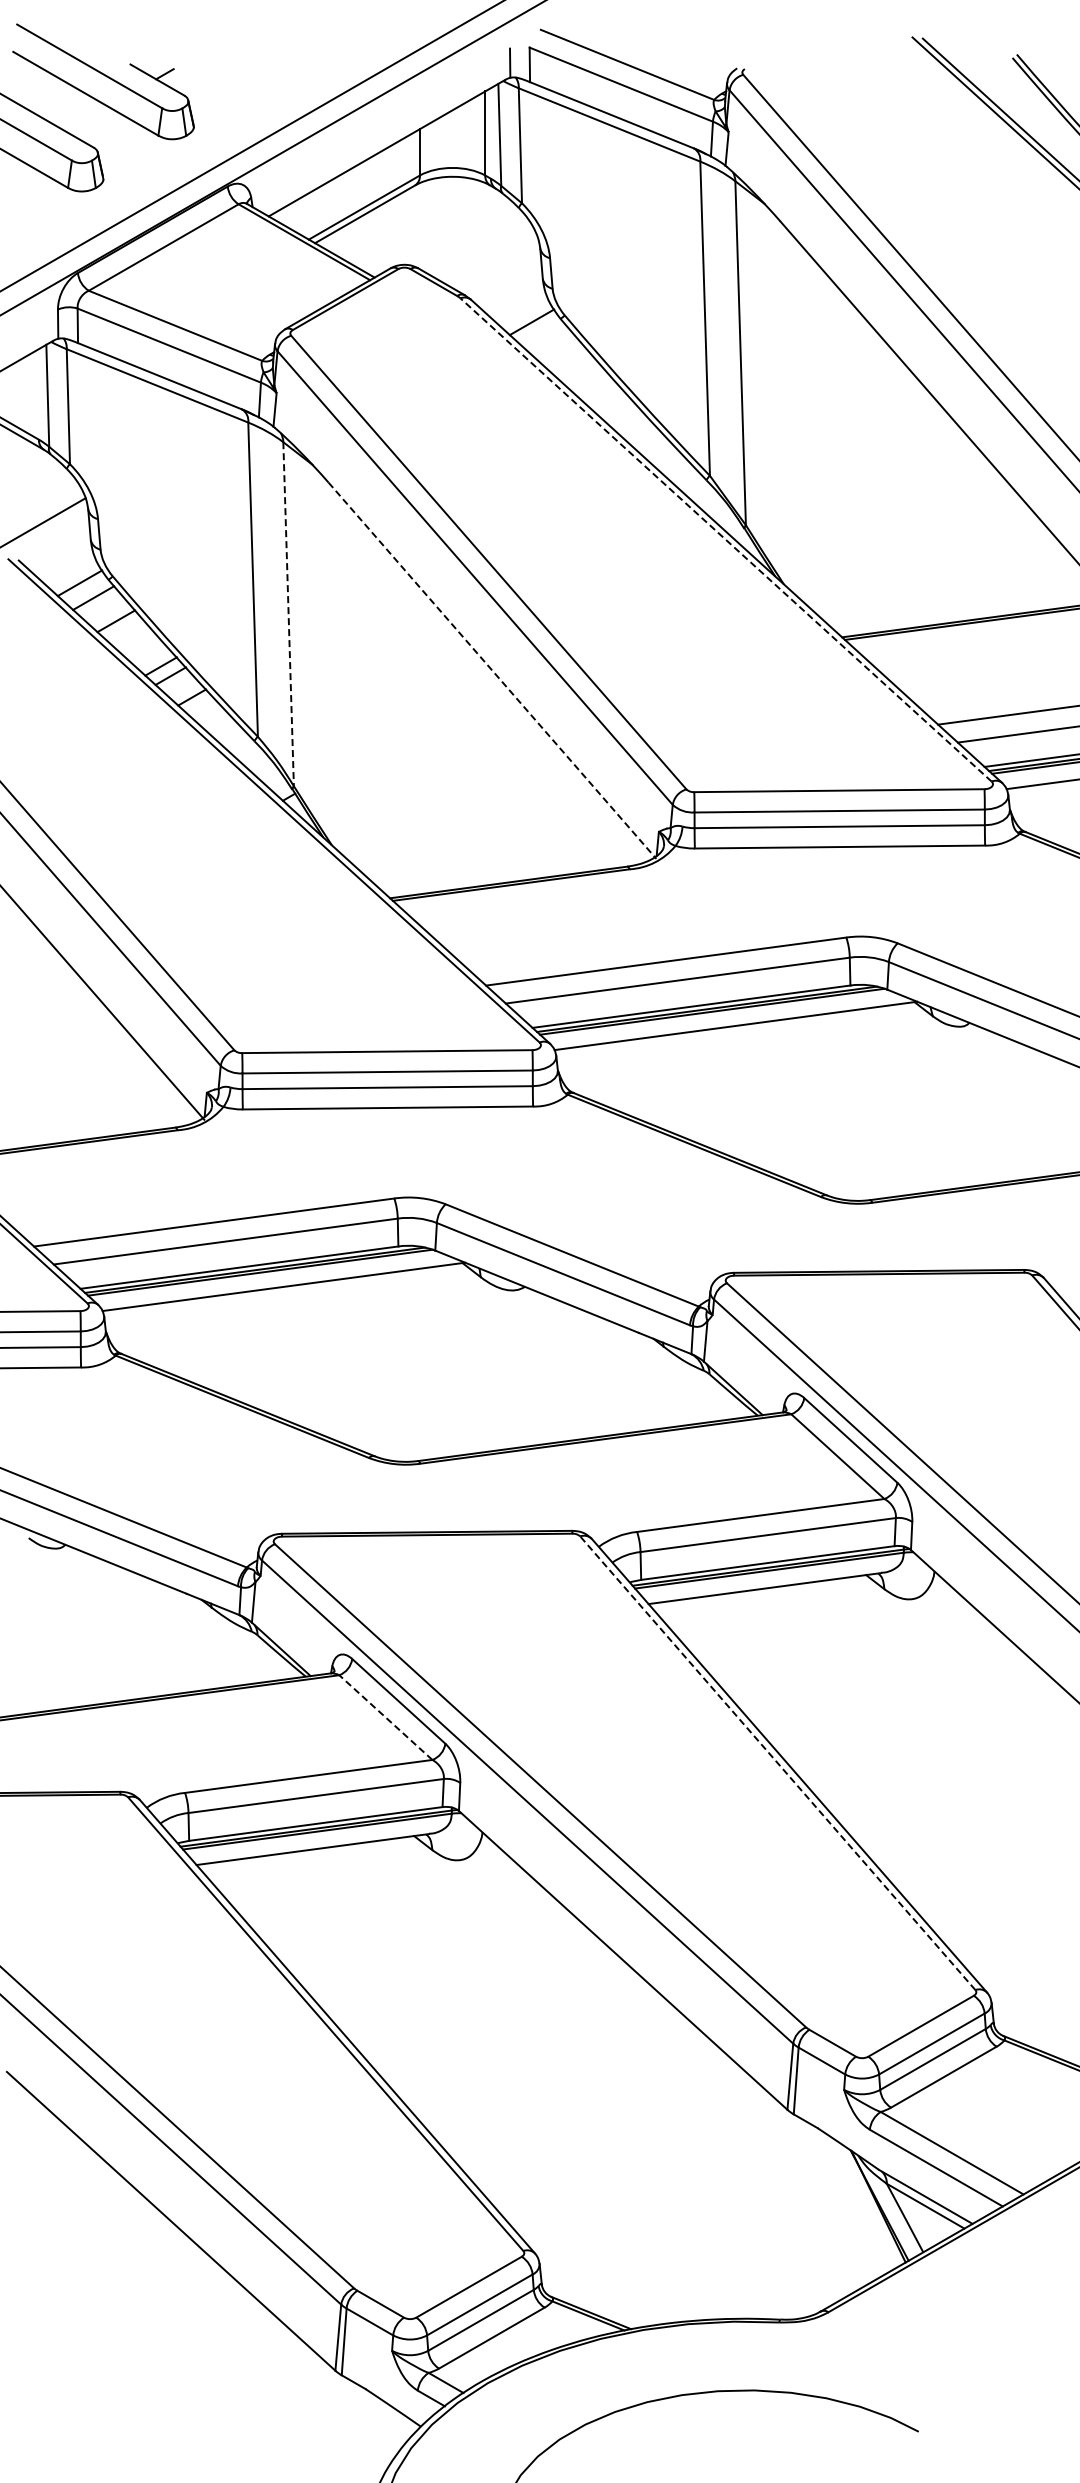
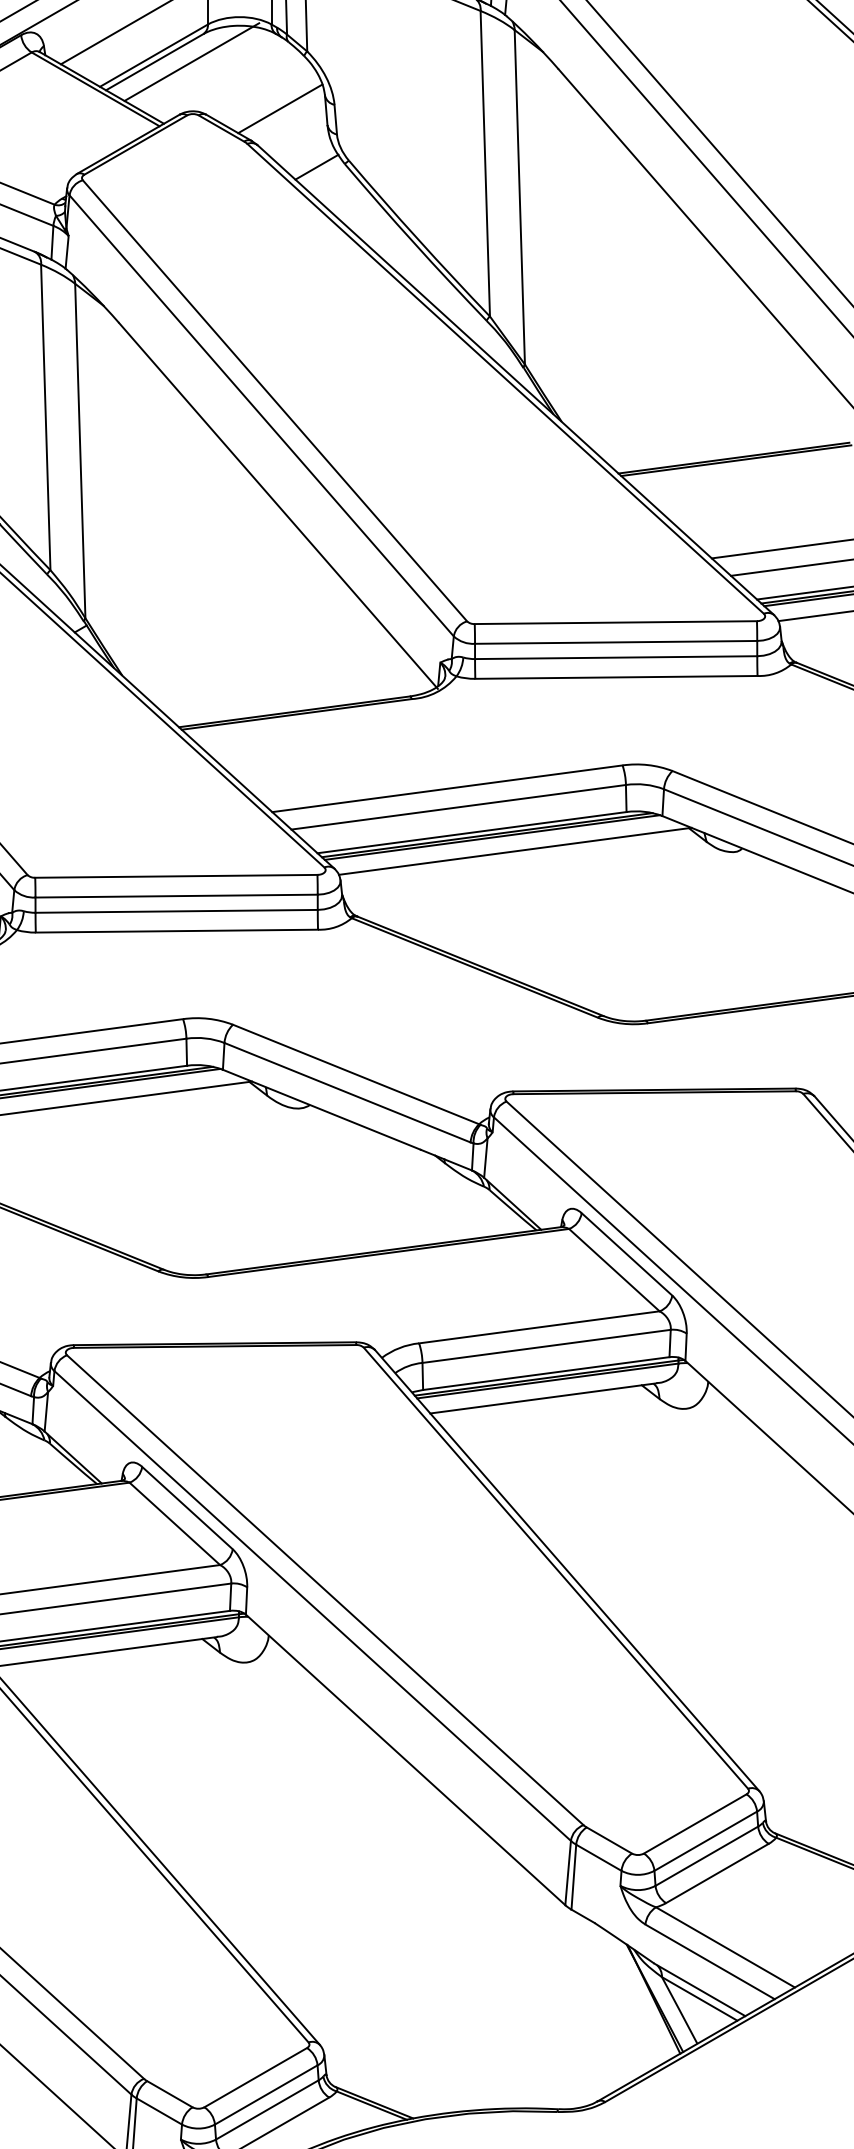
line: (403, 214) -> (192, 62), added
line: (494, 262) -> (280, 109), added
line: (725, 539) -> (505, 378), dashed -> solid
line: (288, 614) -> (80, 451), dashed -> solid
line: (492, 670) -> (278, 505), dashed -> solid
line: (385, 1717) -> (174, 1523), dashed -> solid
line: (777, 1763) -> (555, 1568), dashed -> solid

